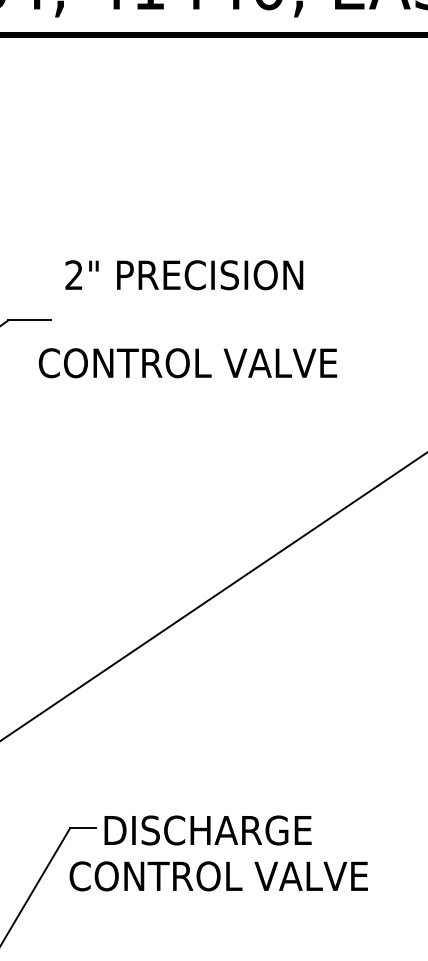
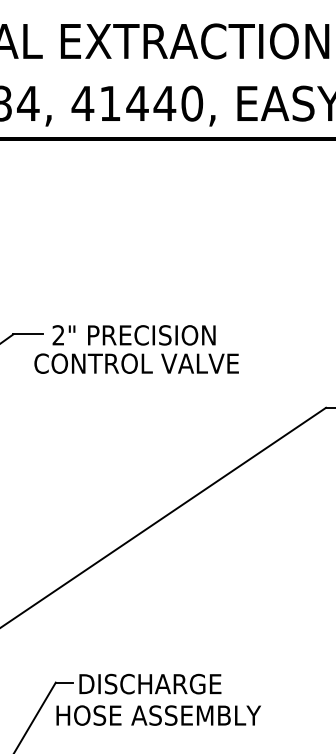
text: (183, 275) -> (133, 335), moved
text: (219, 876) -> (158, 715), CONTROL VALVE -> HOSE ASSEMBLY

